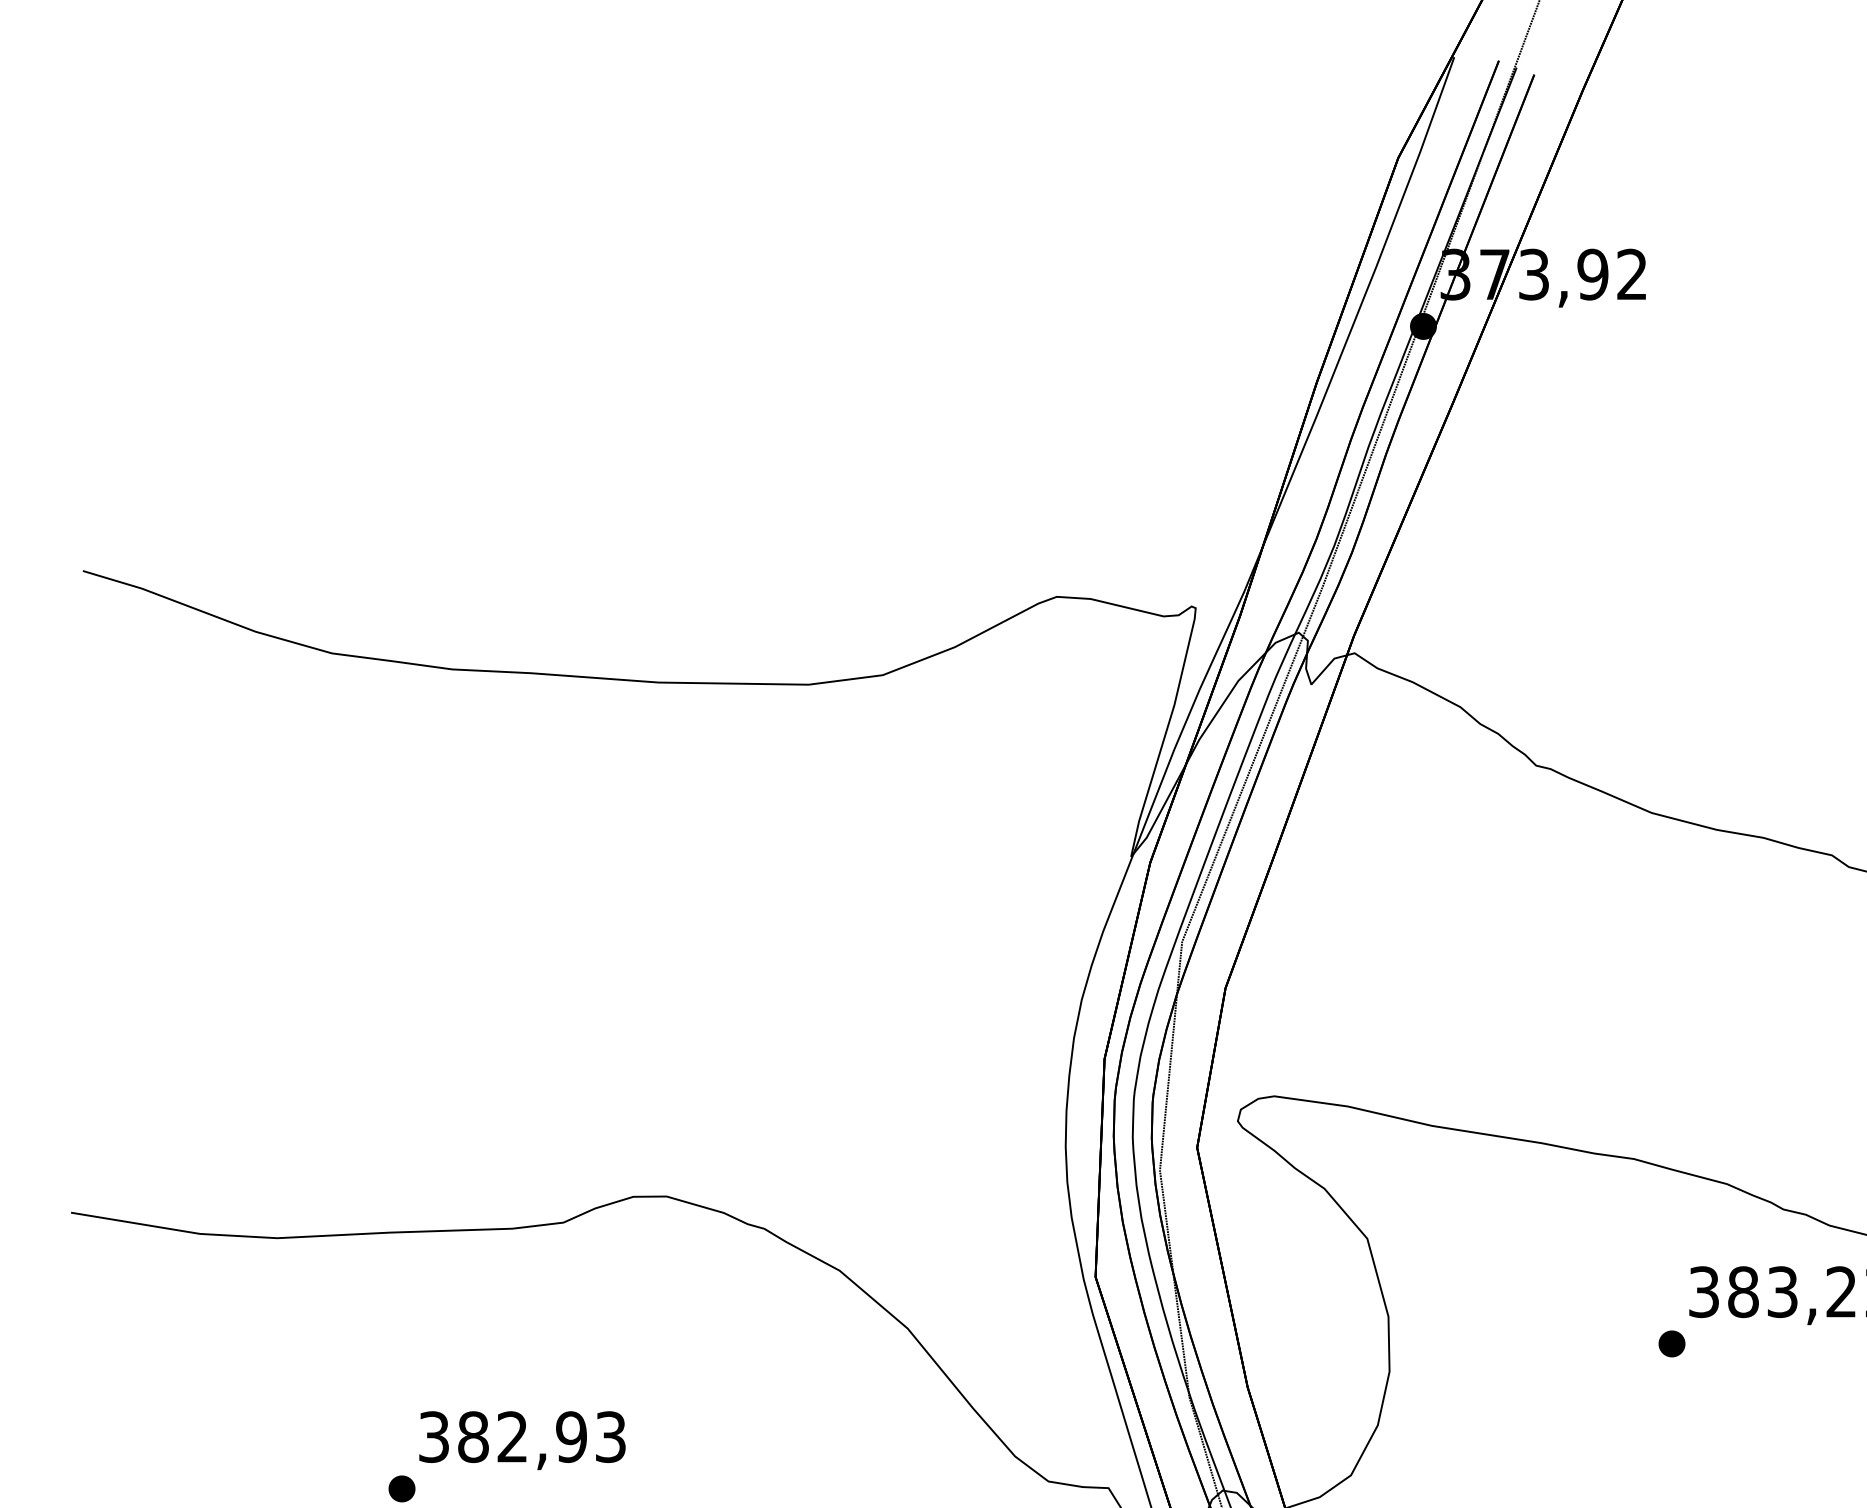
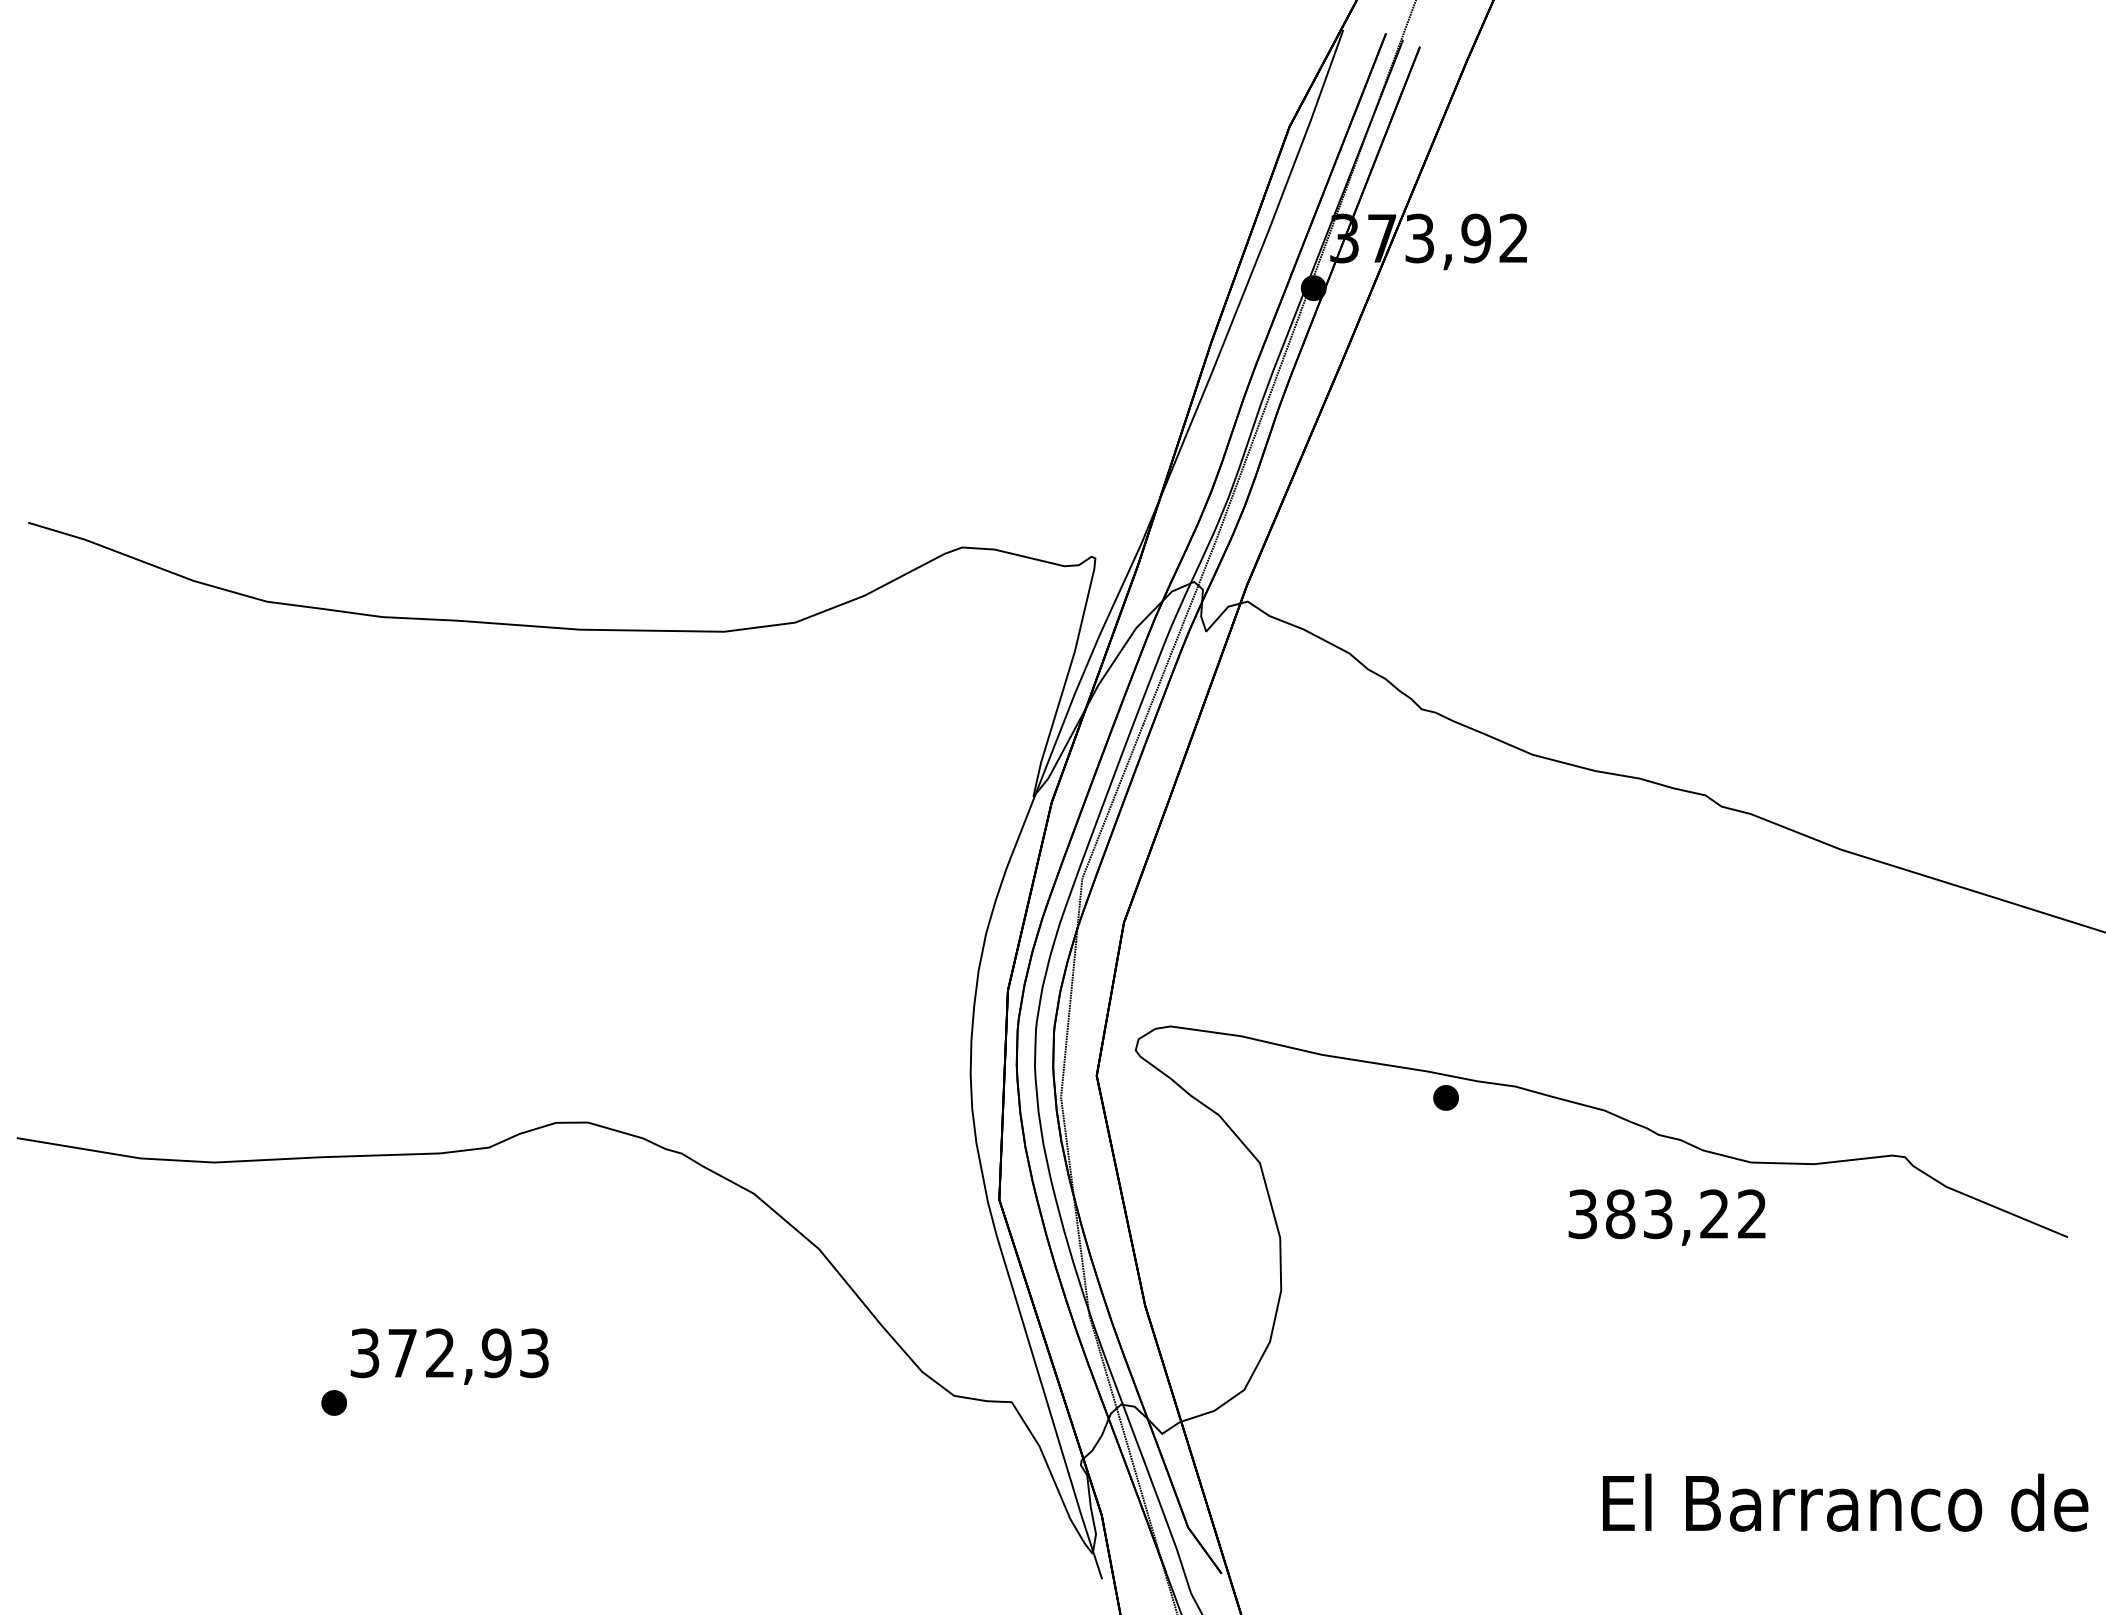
part: (1671, 1343) -> (1445, 1097), moved
text: (473, 1437) -> (402, 1353), 382,93 -> 372,93

